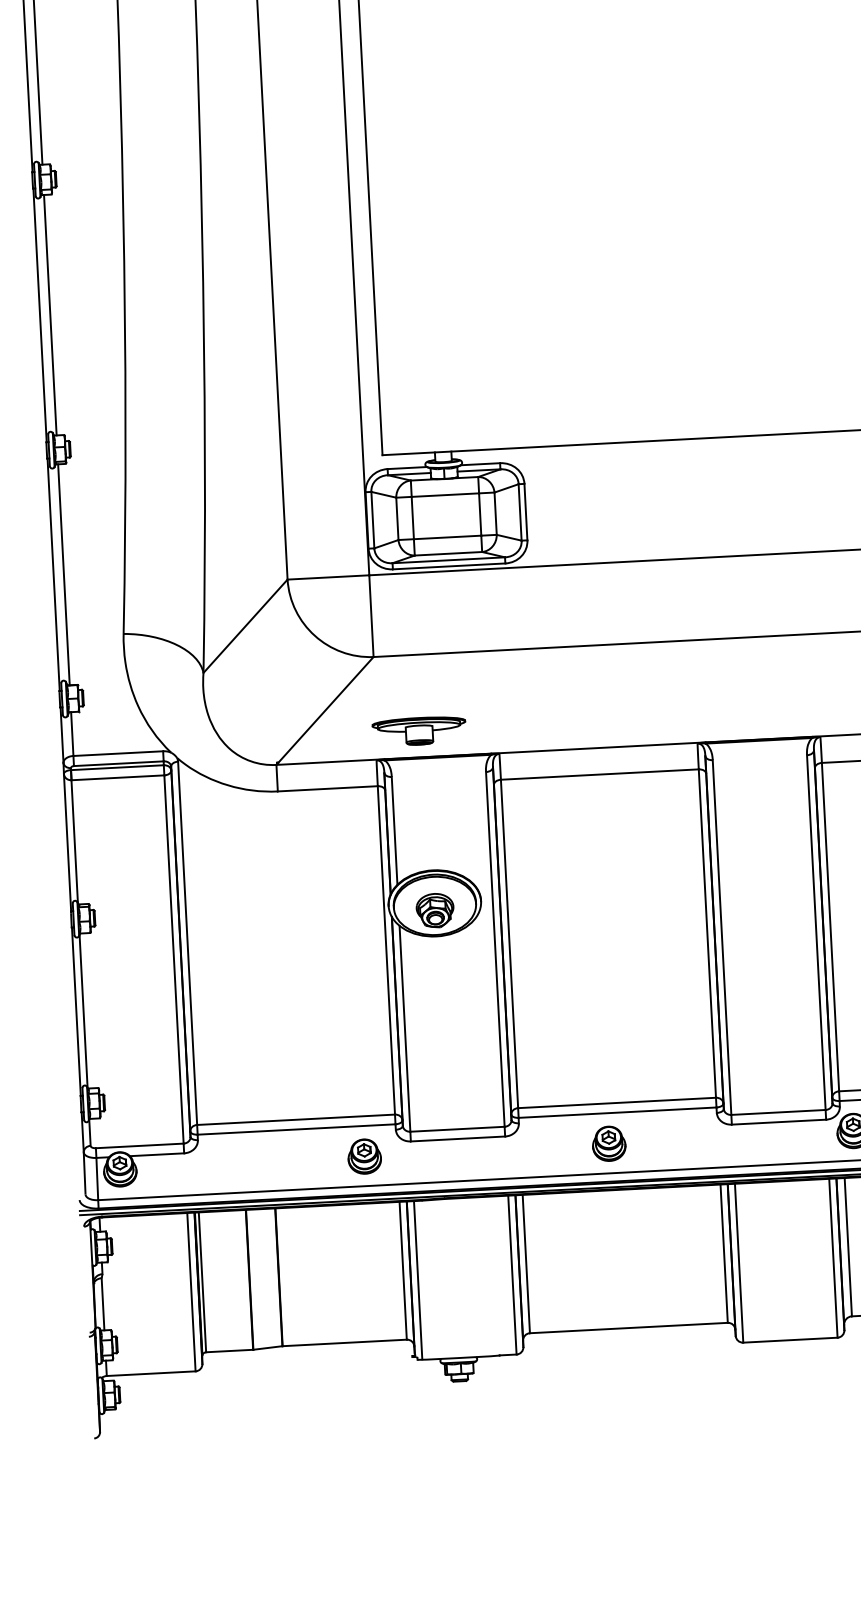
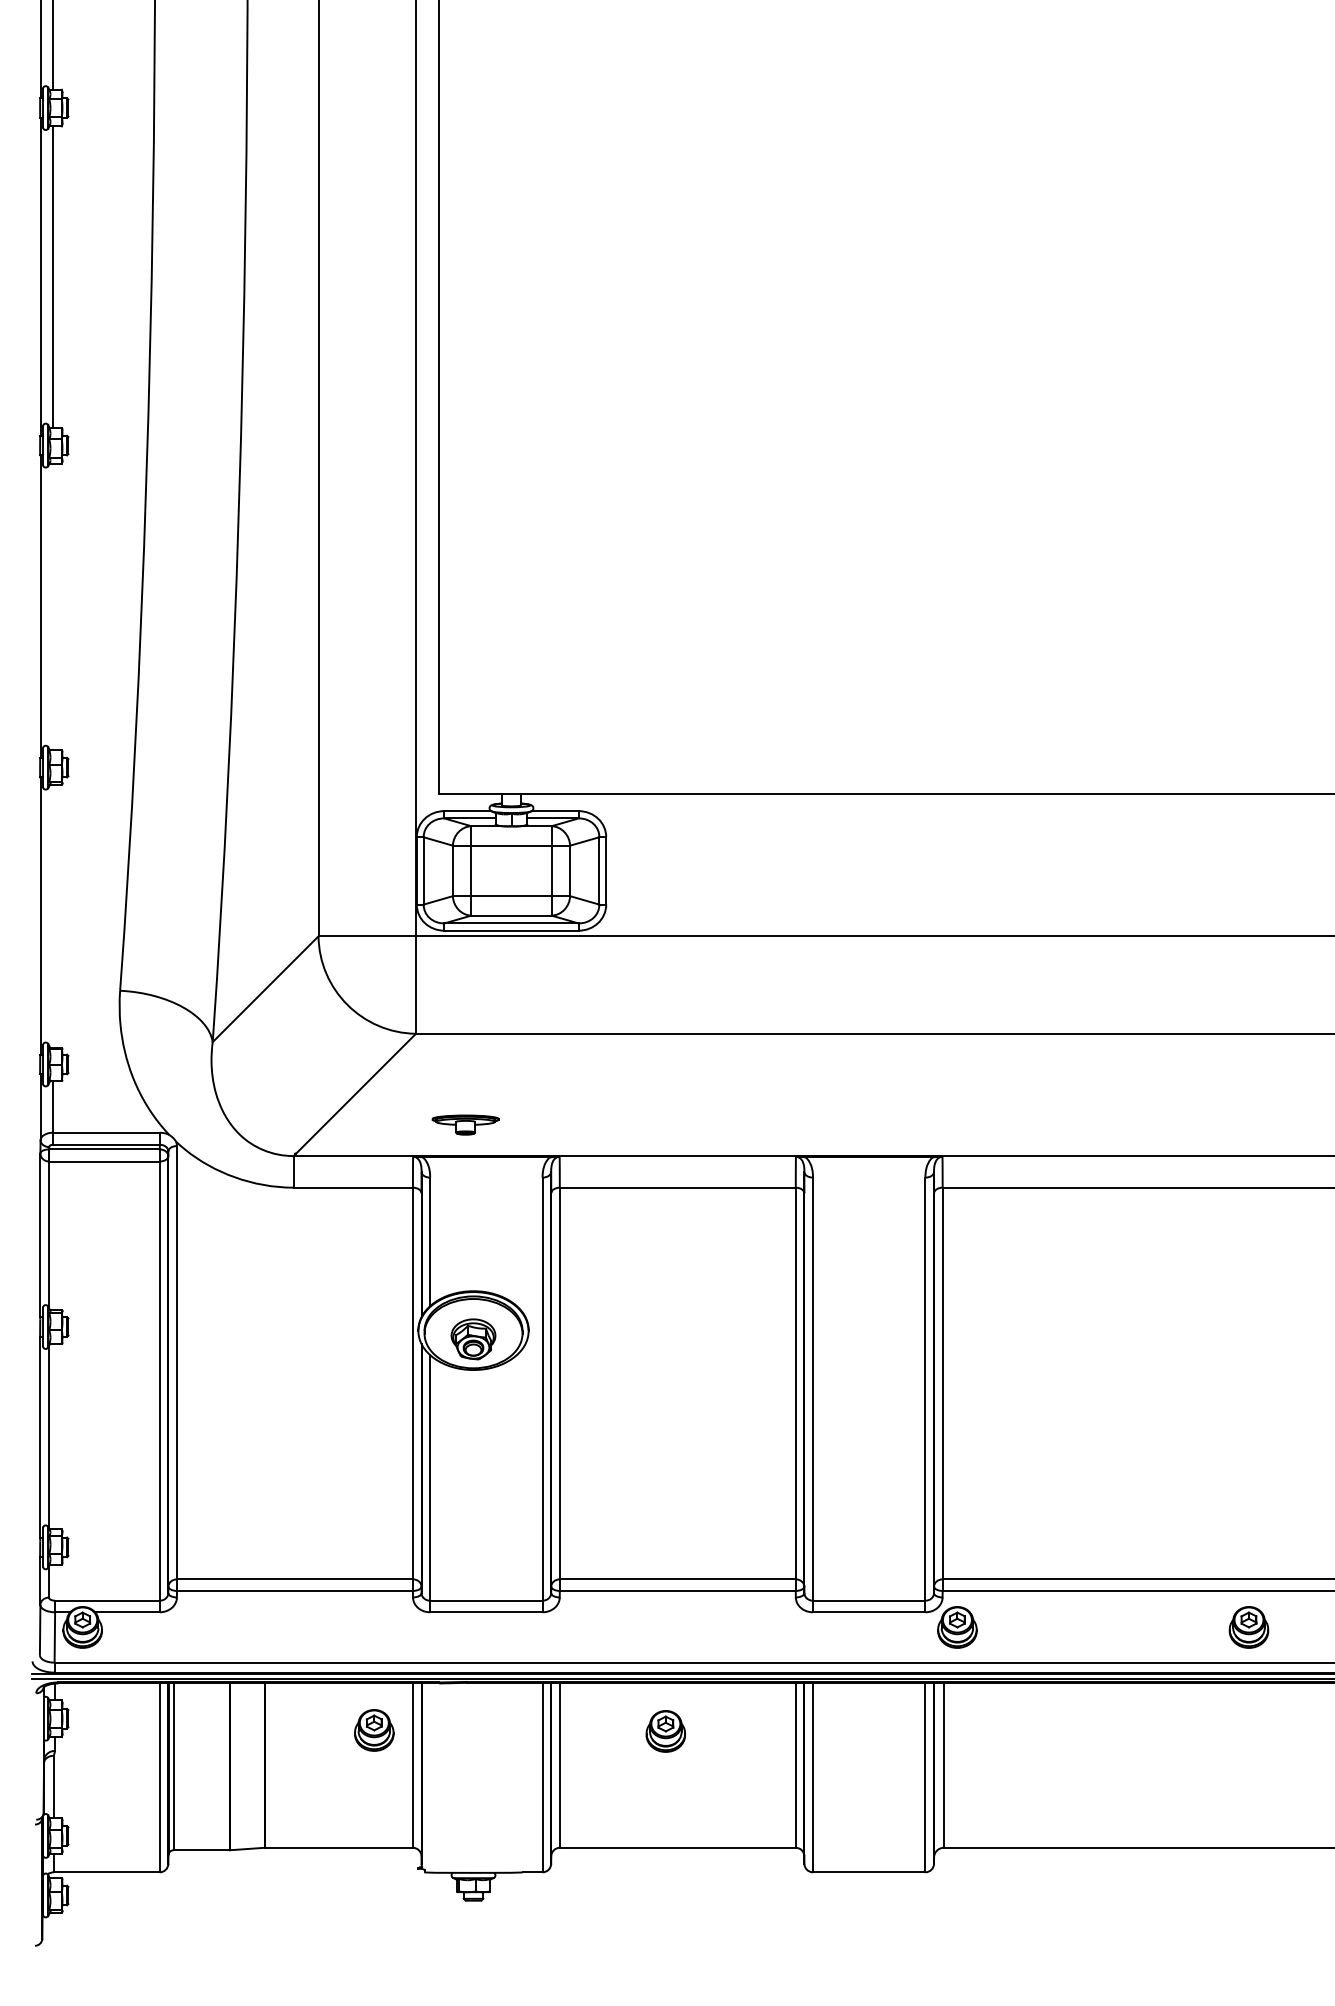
line: (50, 314) -> (52, 606), removed
line: (63, 574) -> (52, 916), removed
part: (419, 730) -> (465, 1124), size x0.6
part: (608, 1143) -> (665, 1731), moved
part: (364, 1156) -> (374, 1730), moved
line: (418, 1279) -> (430, 1777), removed

